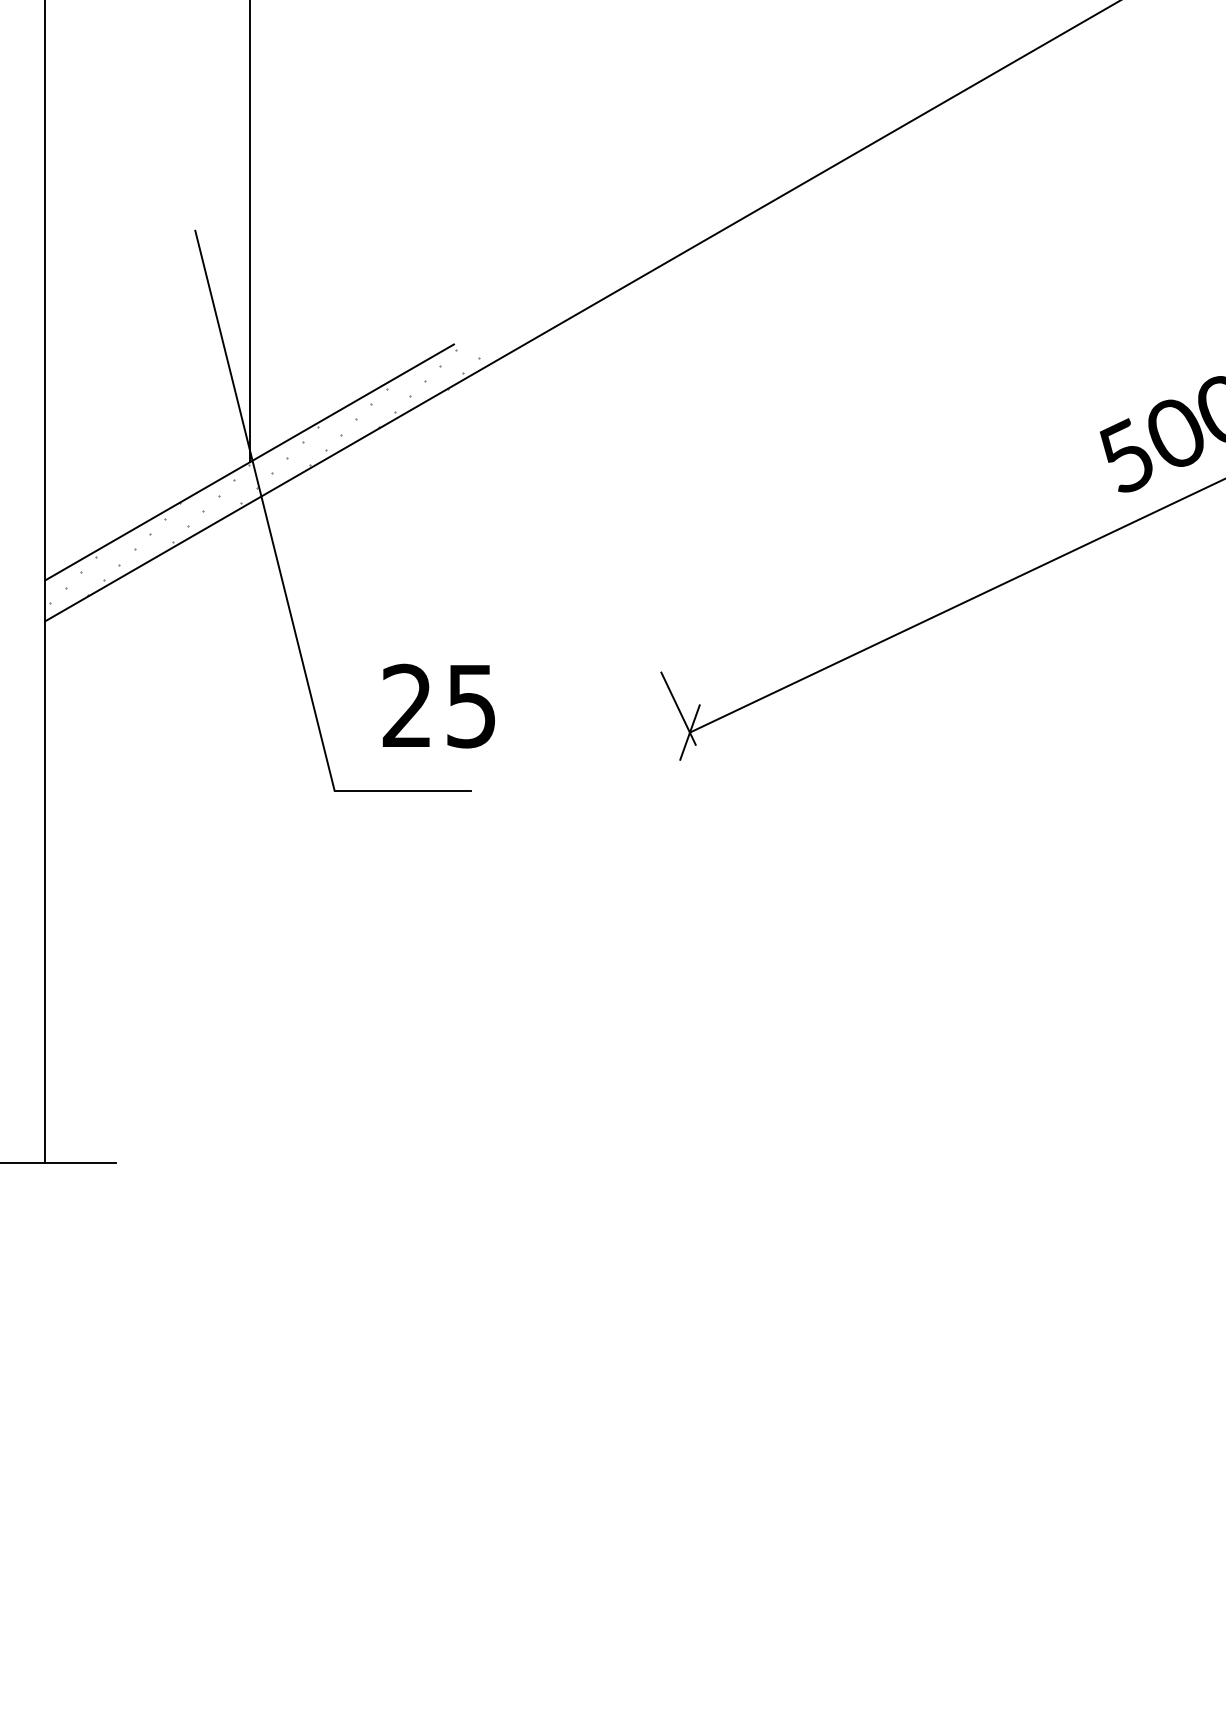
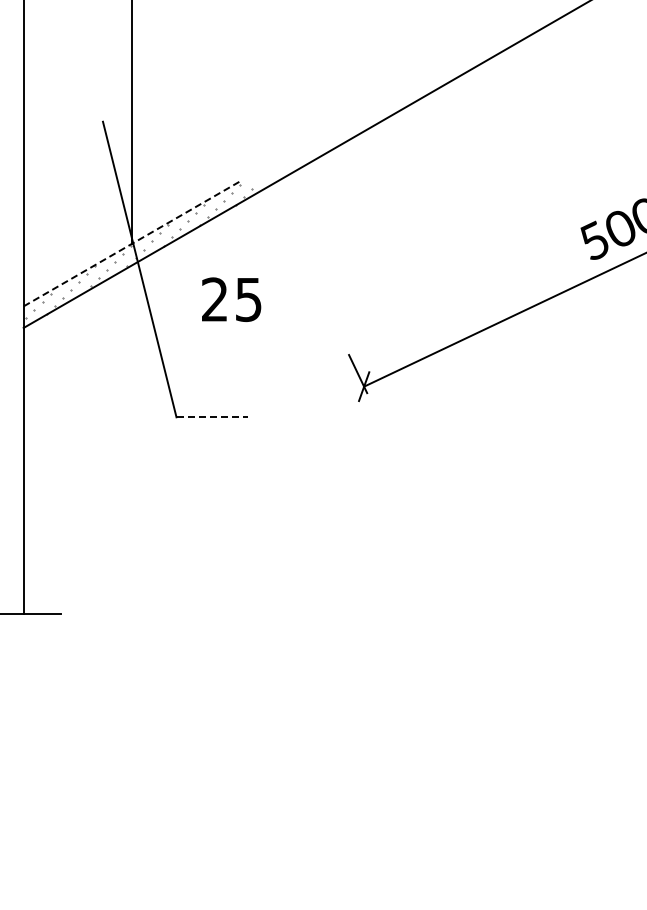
line: (249, 463) -> (131, 244), solid -> dashed
text: (438, 705) -> (231, 299), moved
line: (402, 790) -> (212, 417), solid -> dashed

